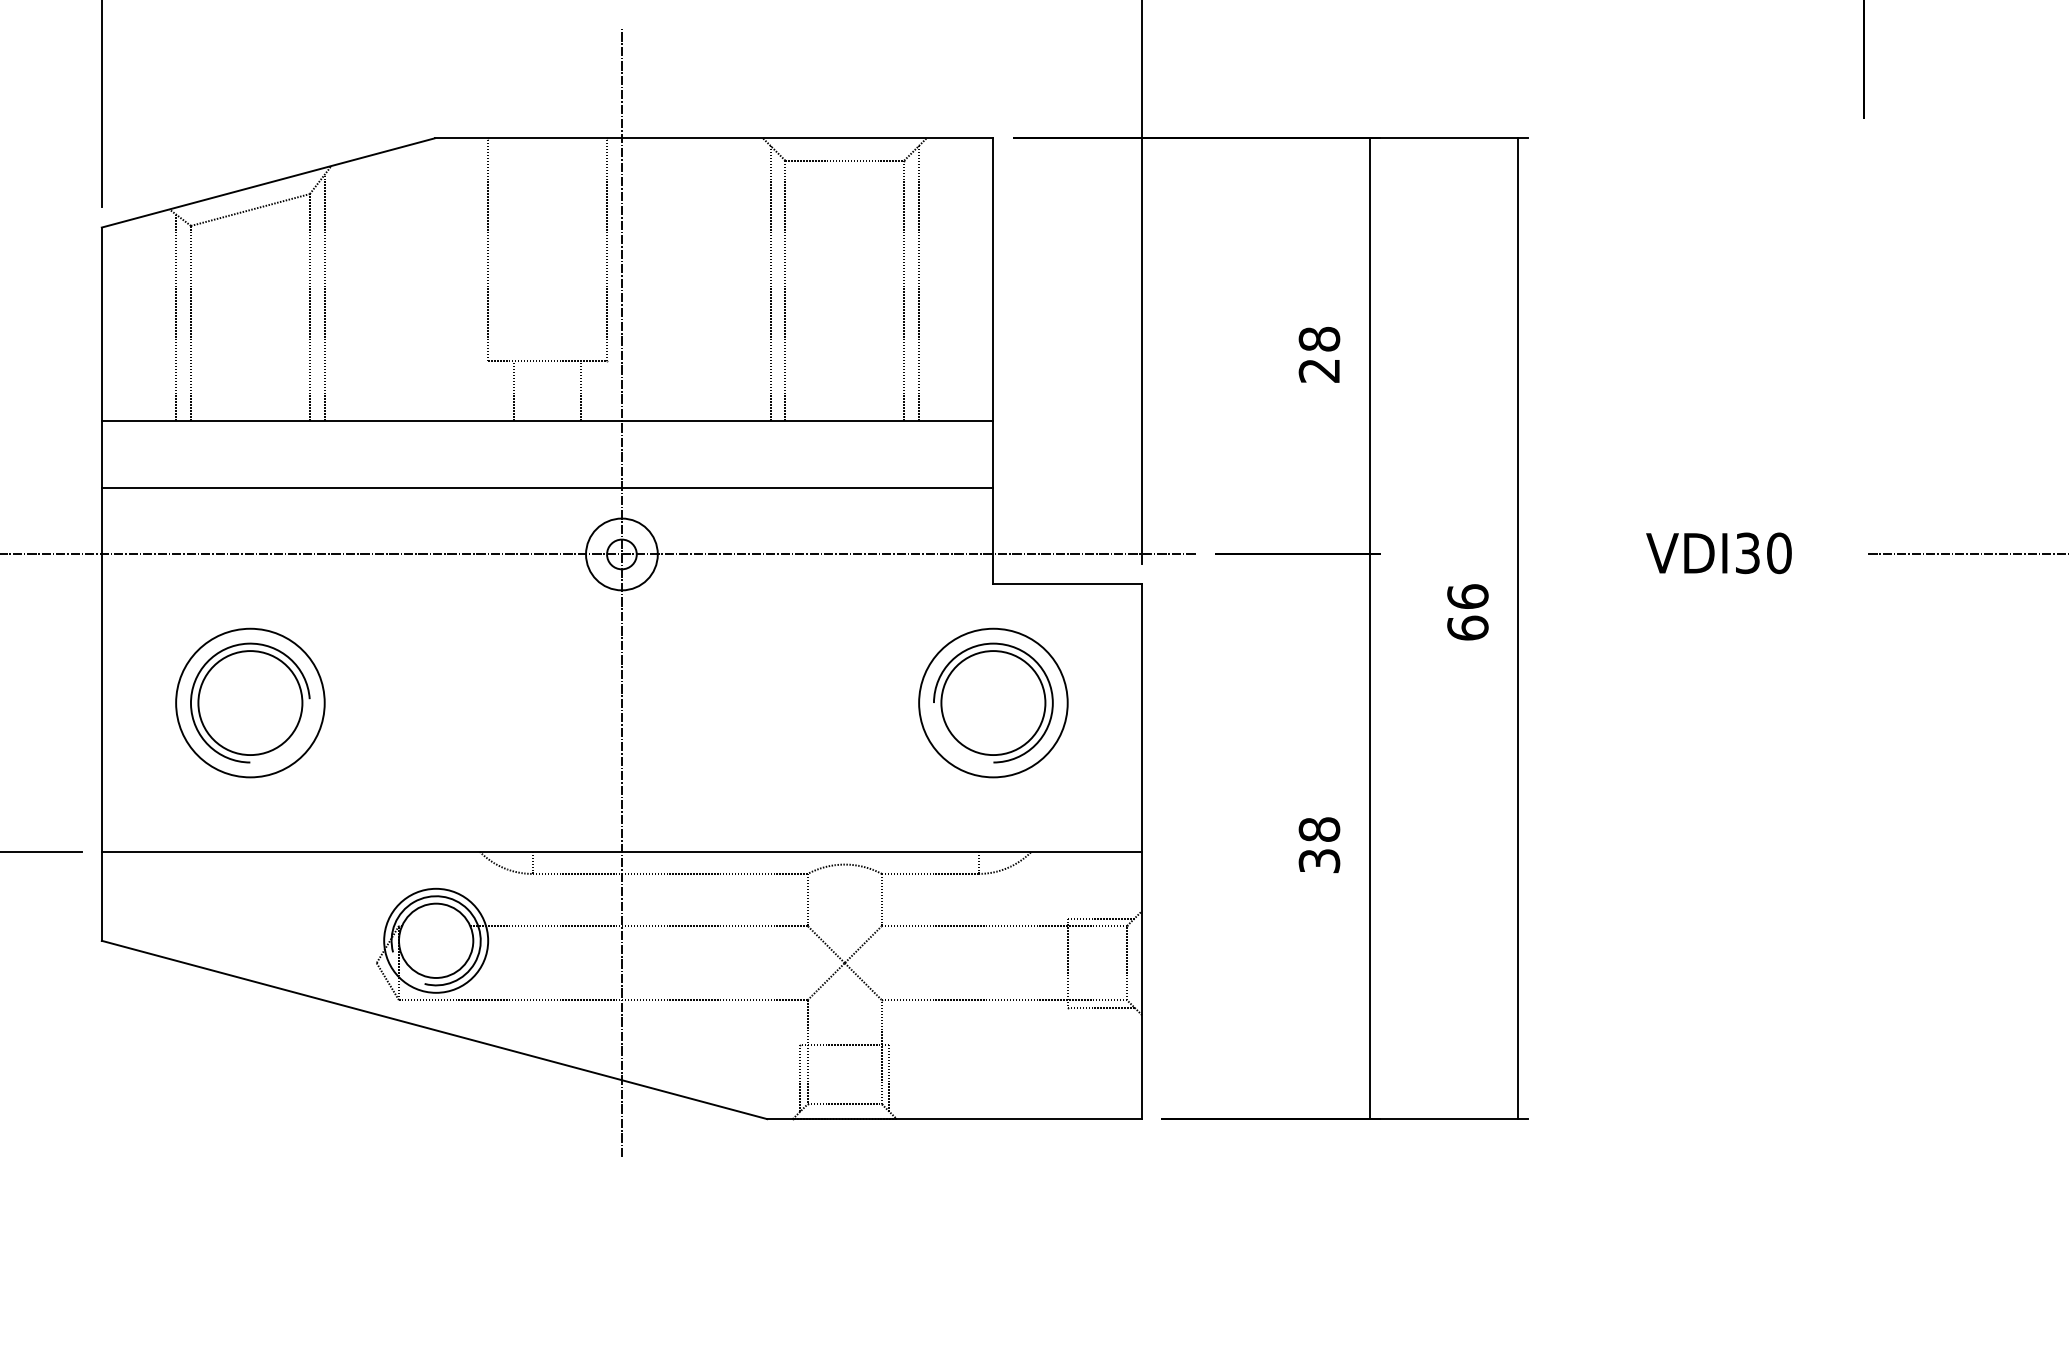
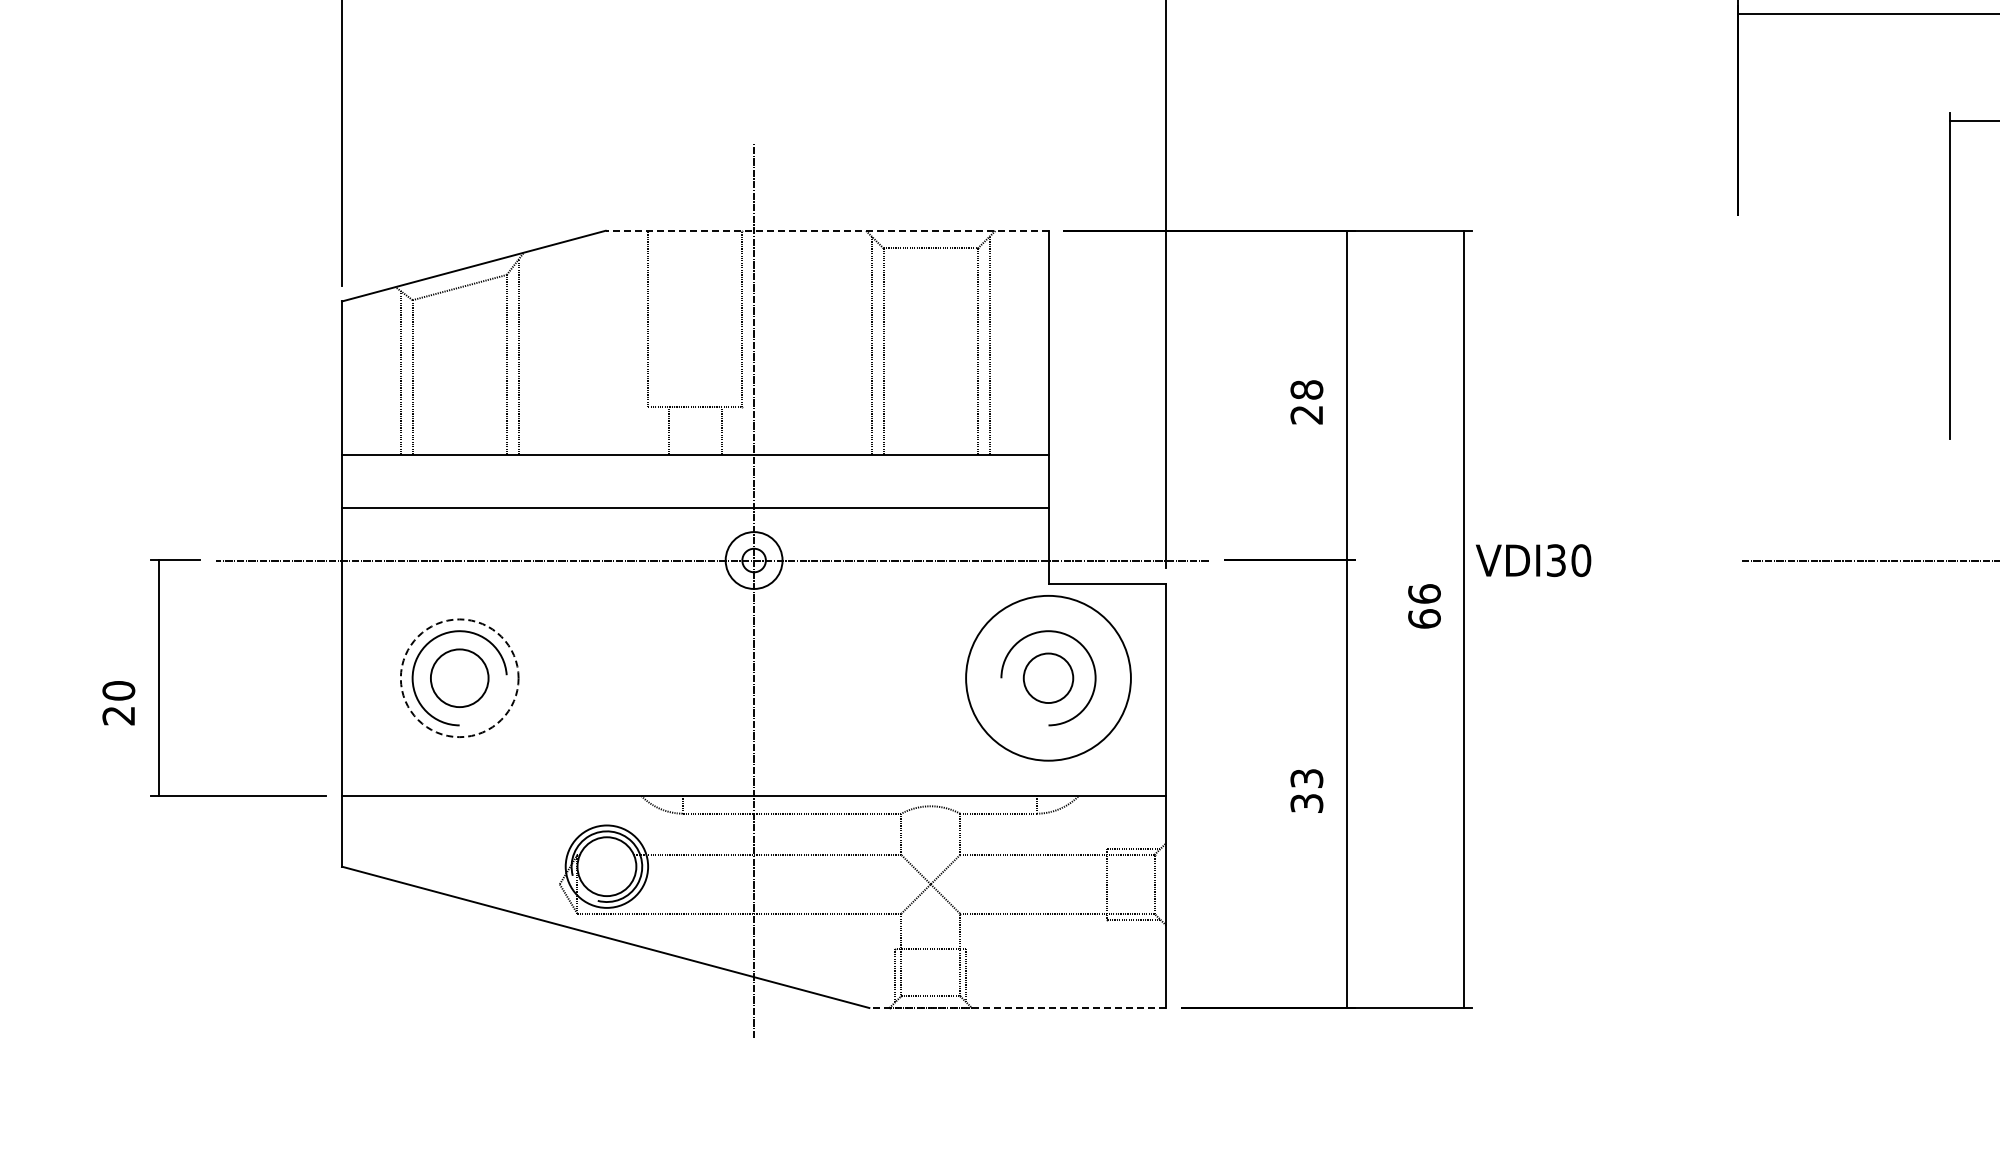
line: (713, 138) -> (826, 230), solid -> dashed
text: (1718, 553) -> (1533, 560), moved
circle: (250, 703) -> (459, 678), size x0.7
circle: (250, 703) -> (459, 678), solid -> dashed
circle: (993, 703) -> (1048, 678), size x0.6
circle: (993, 703) -> (1048, 678), size x1.4
text: (1318, 829) -> (1306, 778), 38 -> 33
line: (954, 1119) -> (1017, 1008), solid -> dashed

